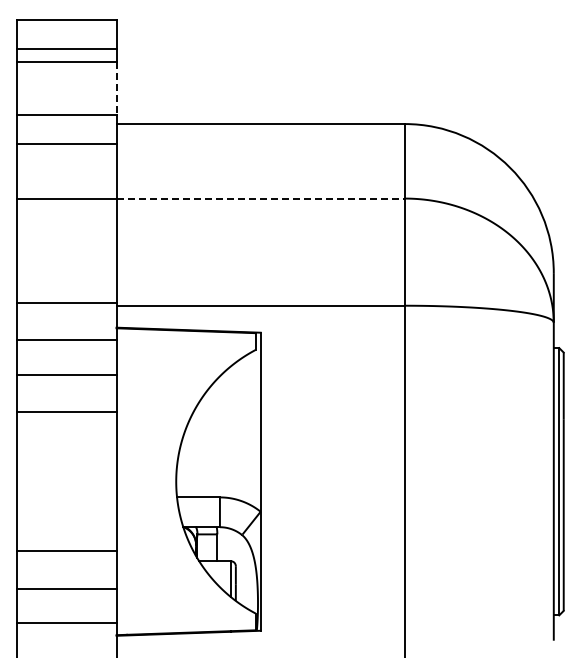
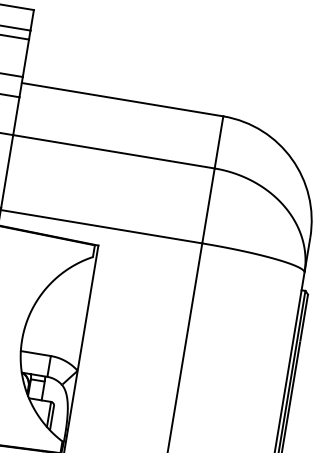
line: (116, 88) -> (25, 58), dashed -> solid
line: (261, 198) -> (114, 151), dashed -> solid

